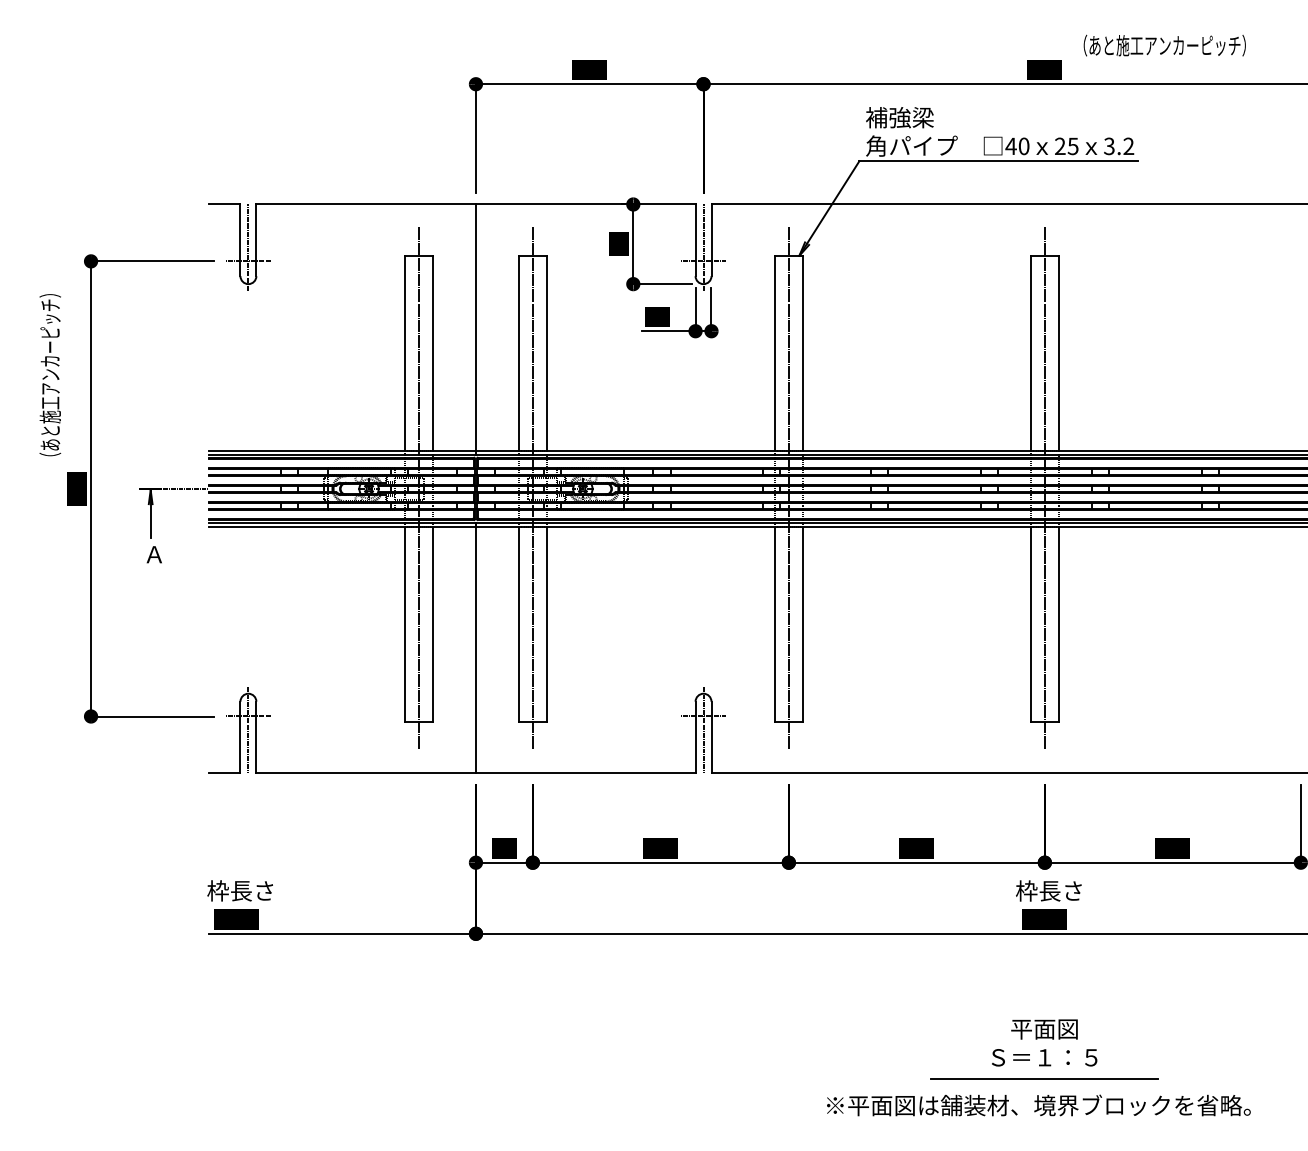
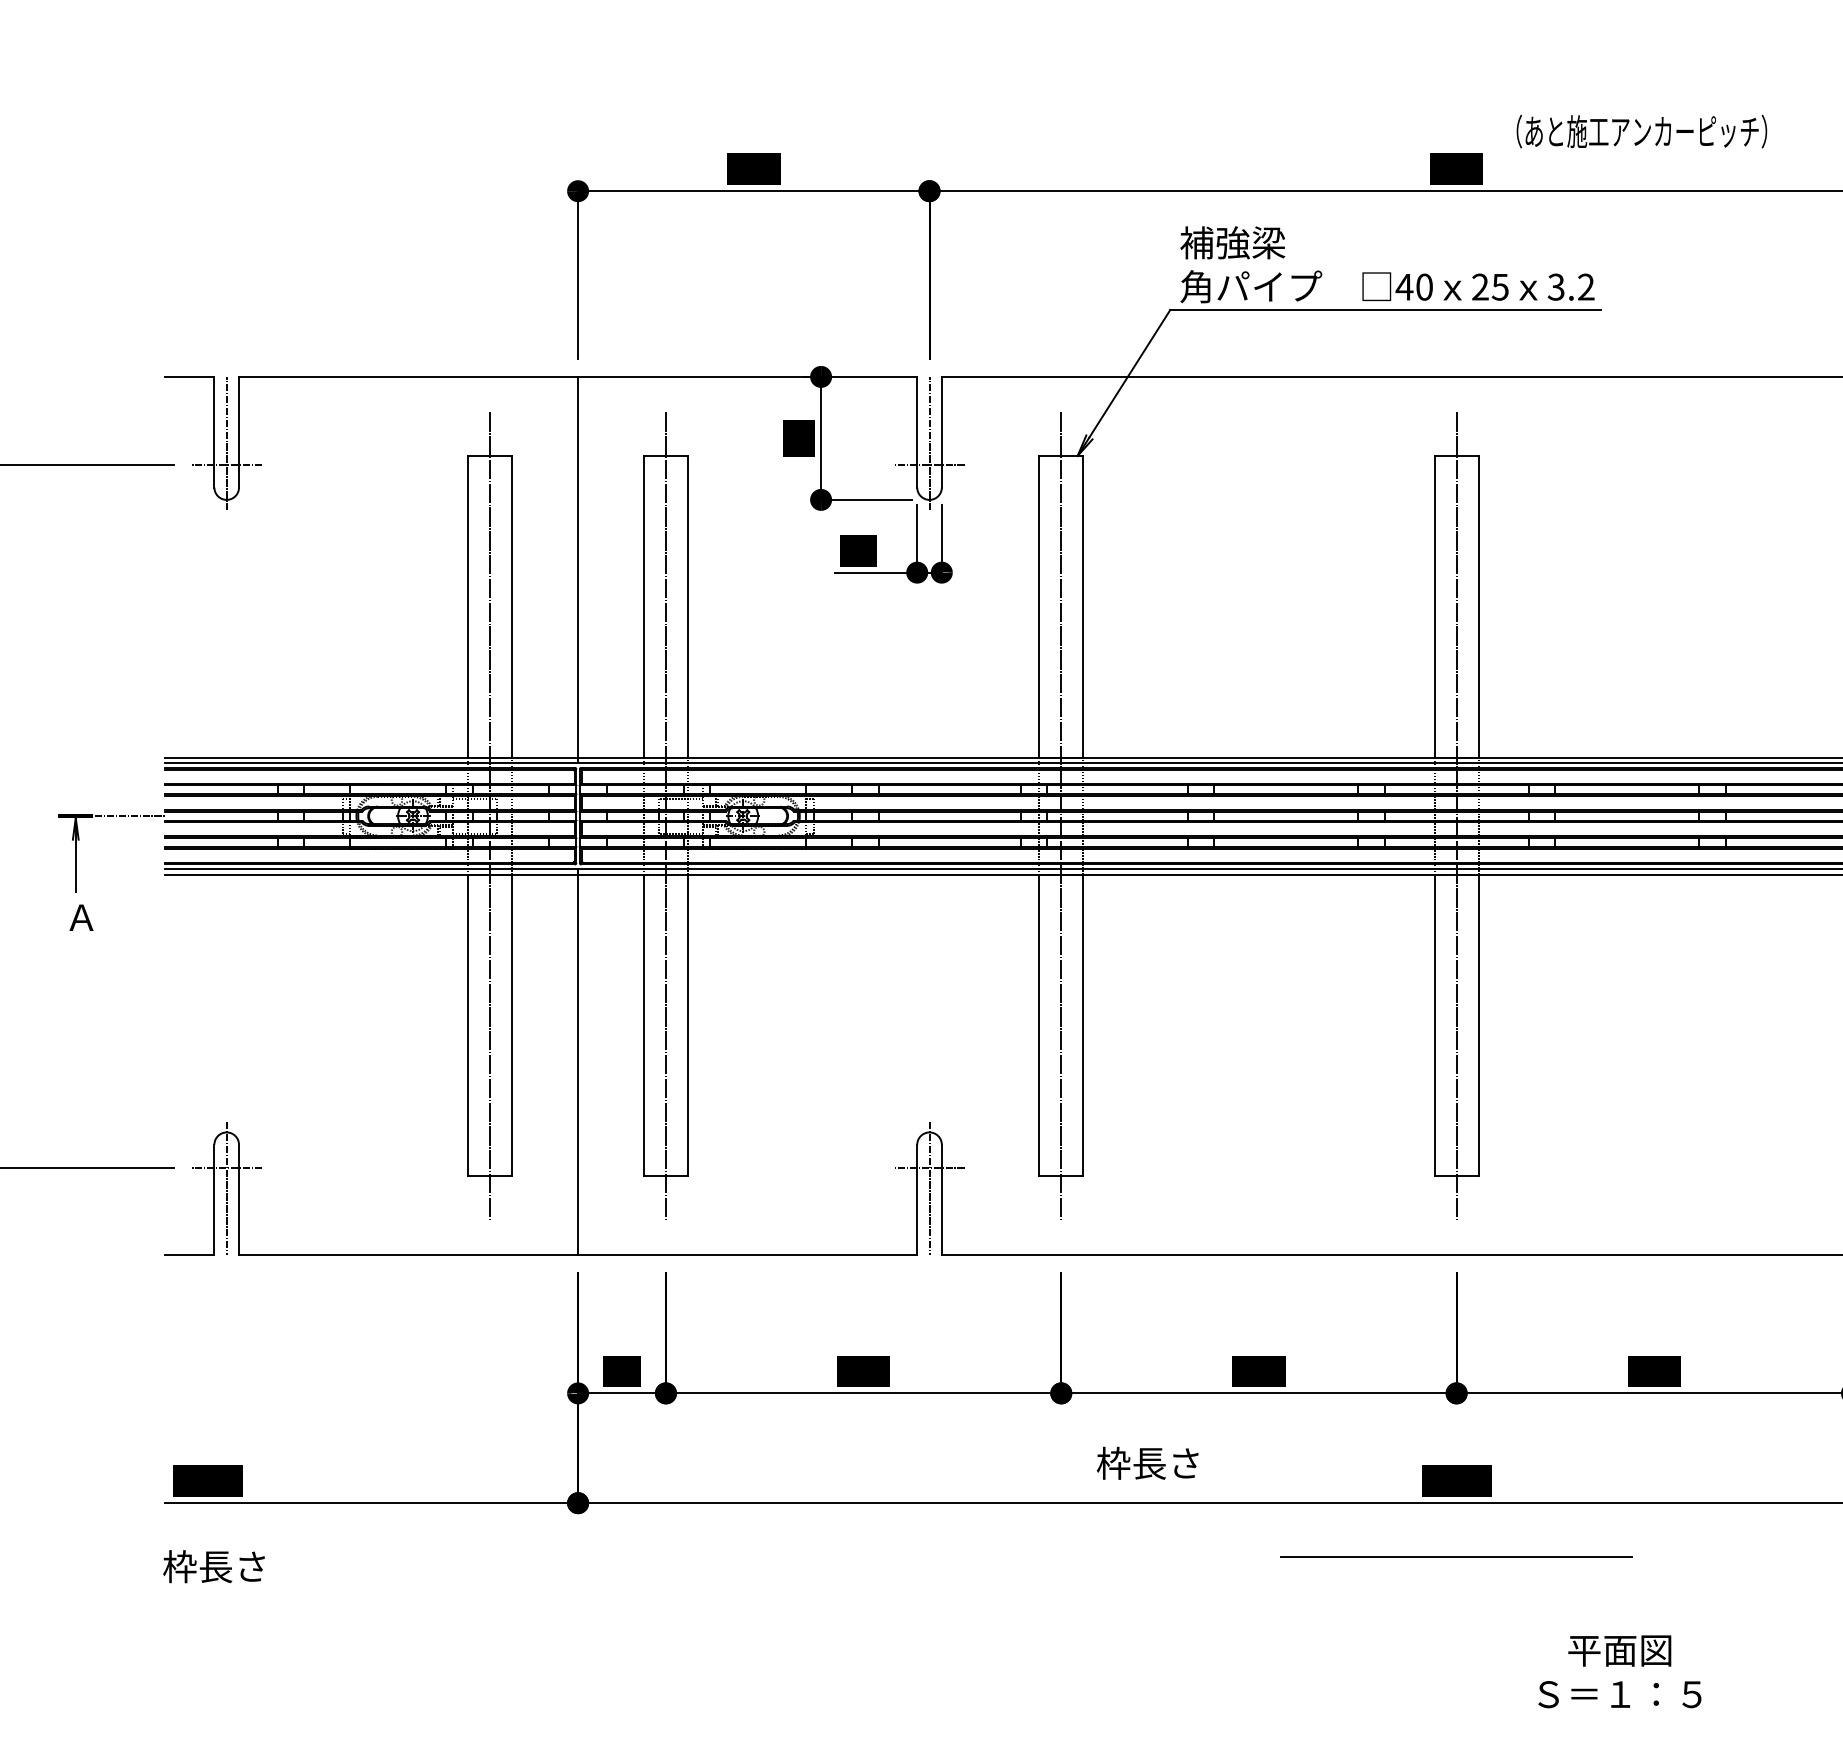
text: (239, 890) -> (212, 1566), moved
text: (1048, 890) -> (1147, 1462), moved
text: (1044, 1042) -> (1619, 1671), moved
line: (1044, 1078) -> (1456, 1556), moved

